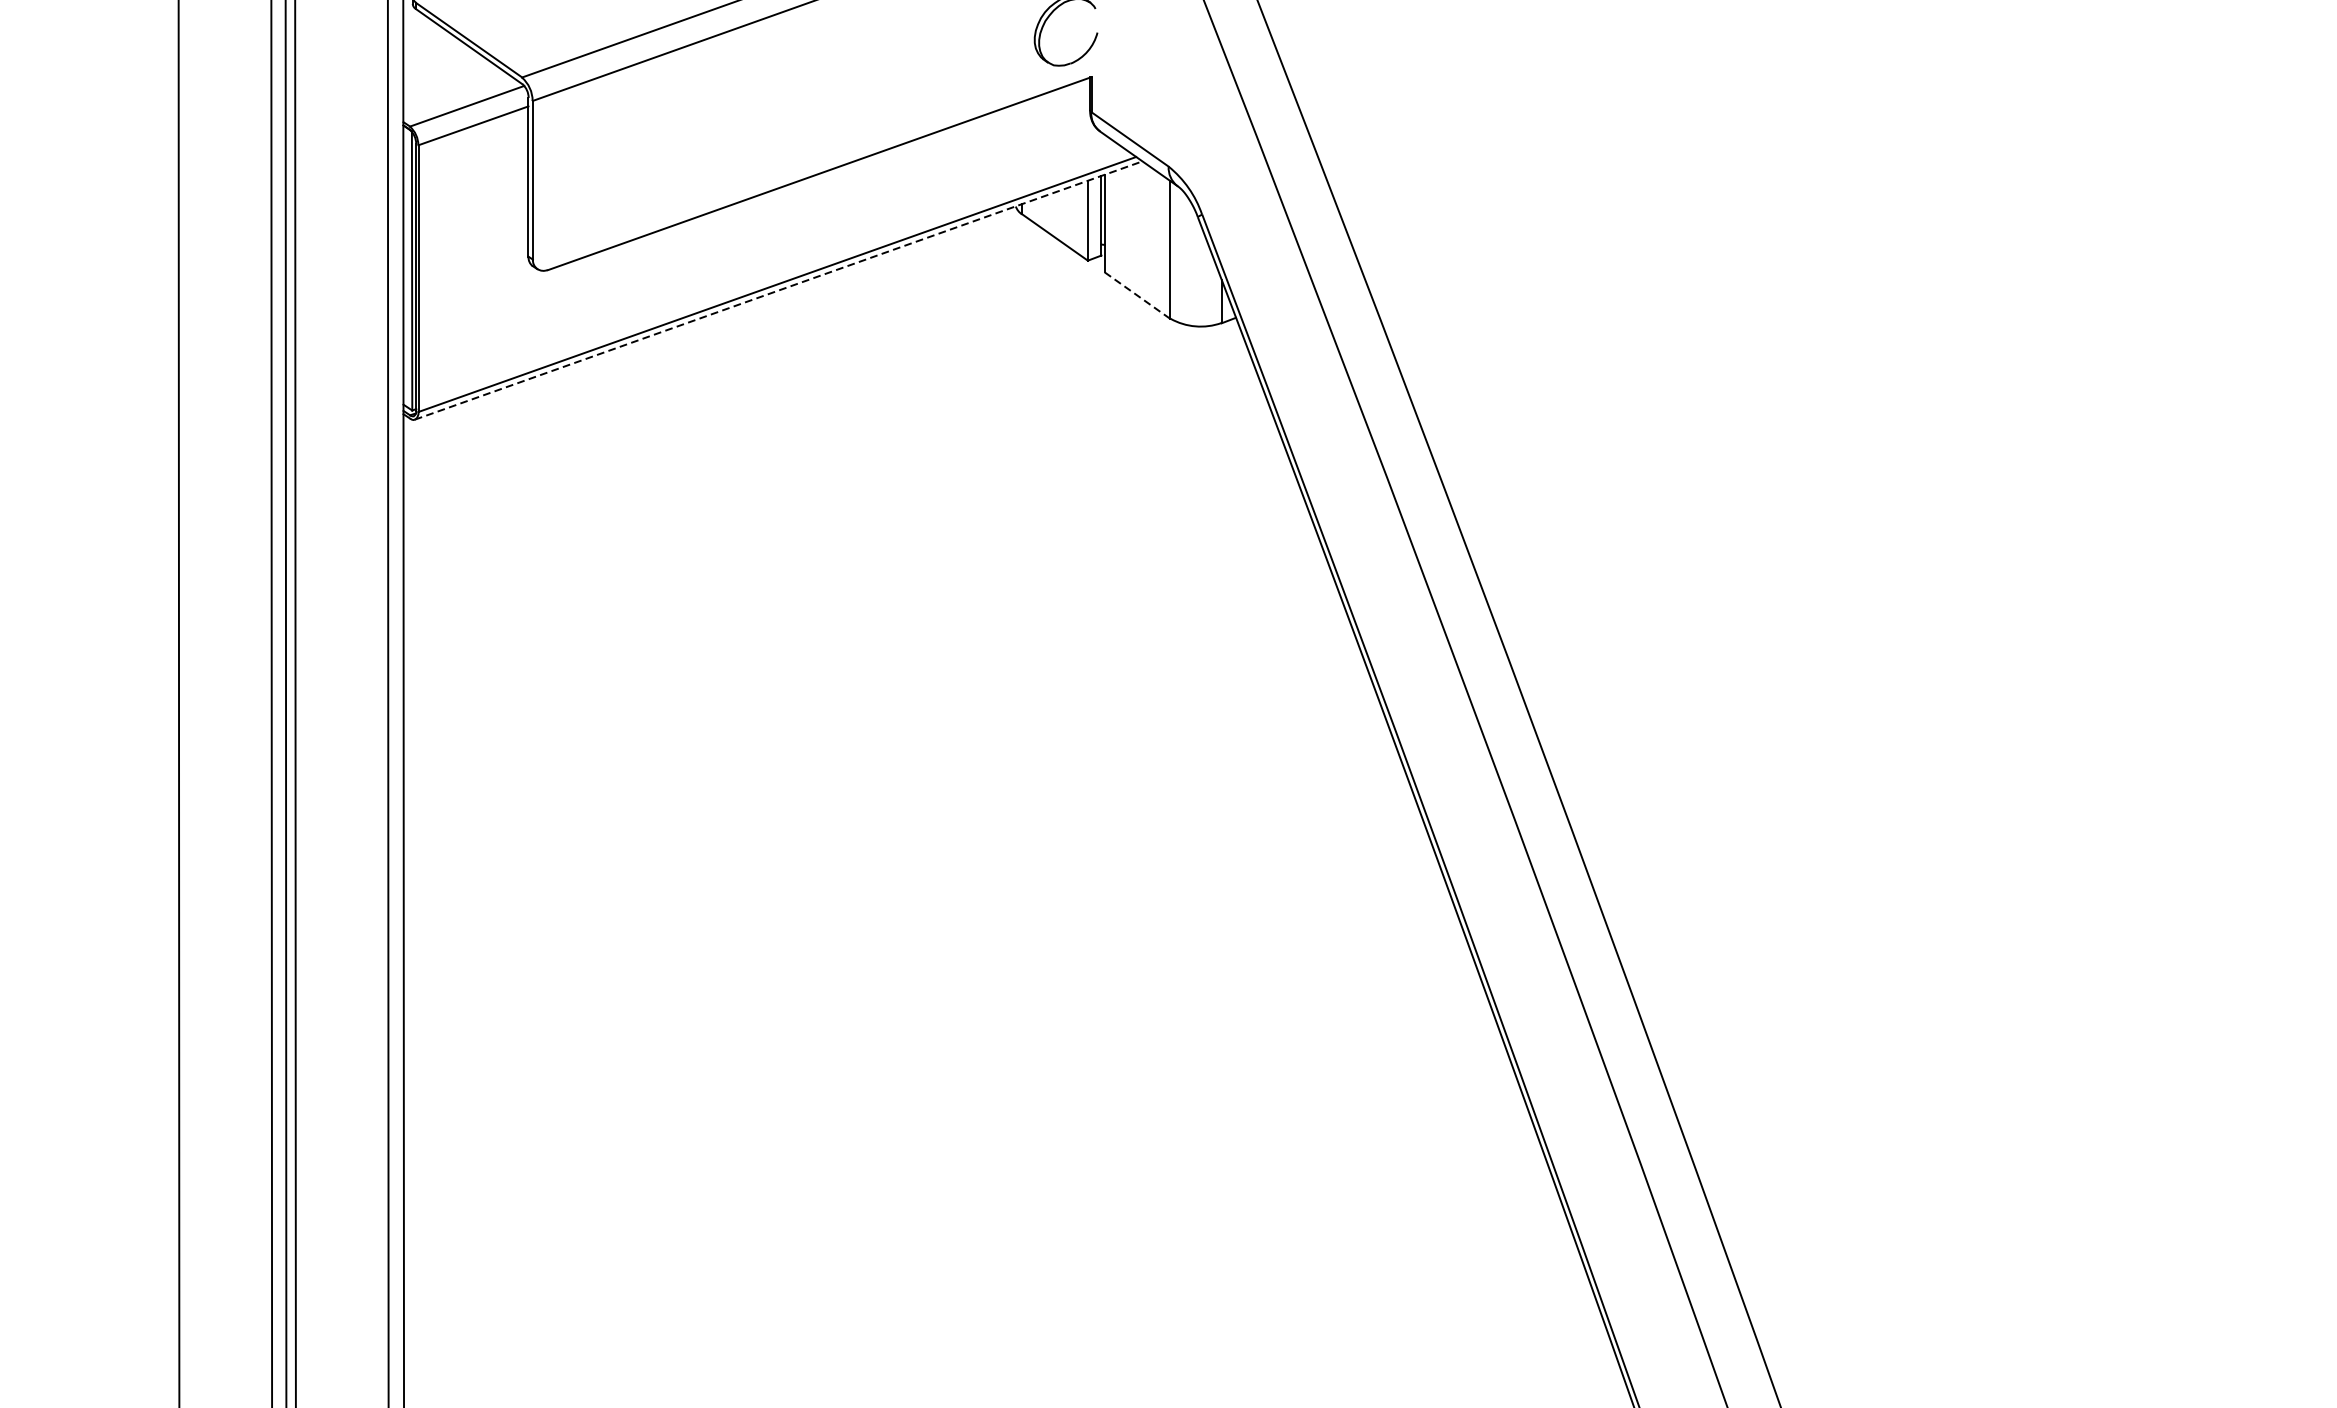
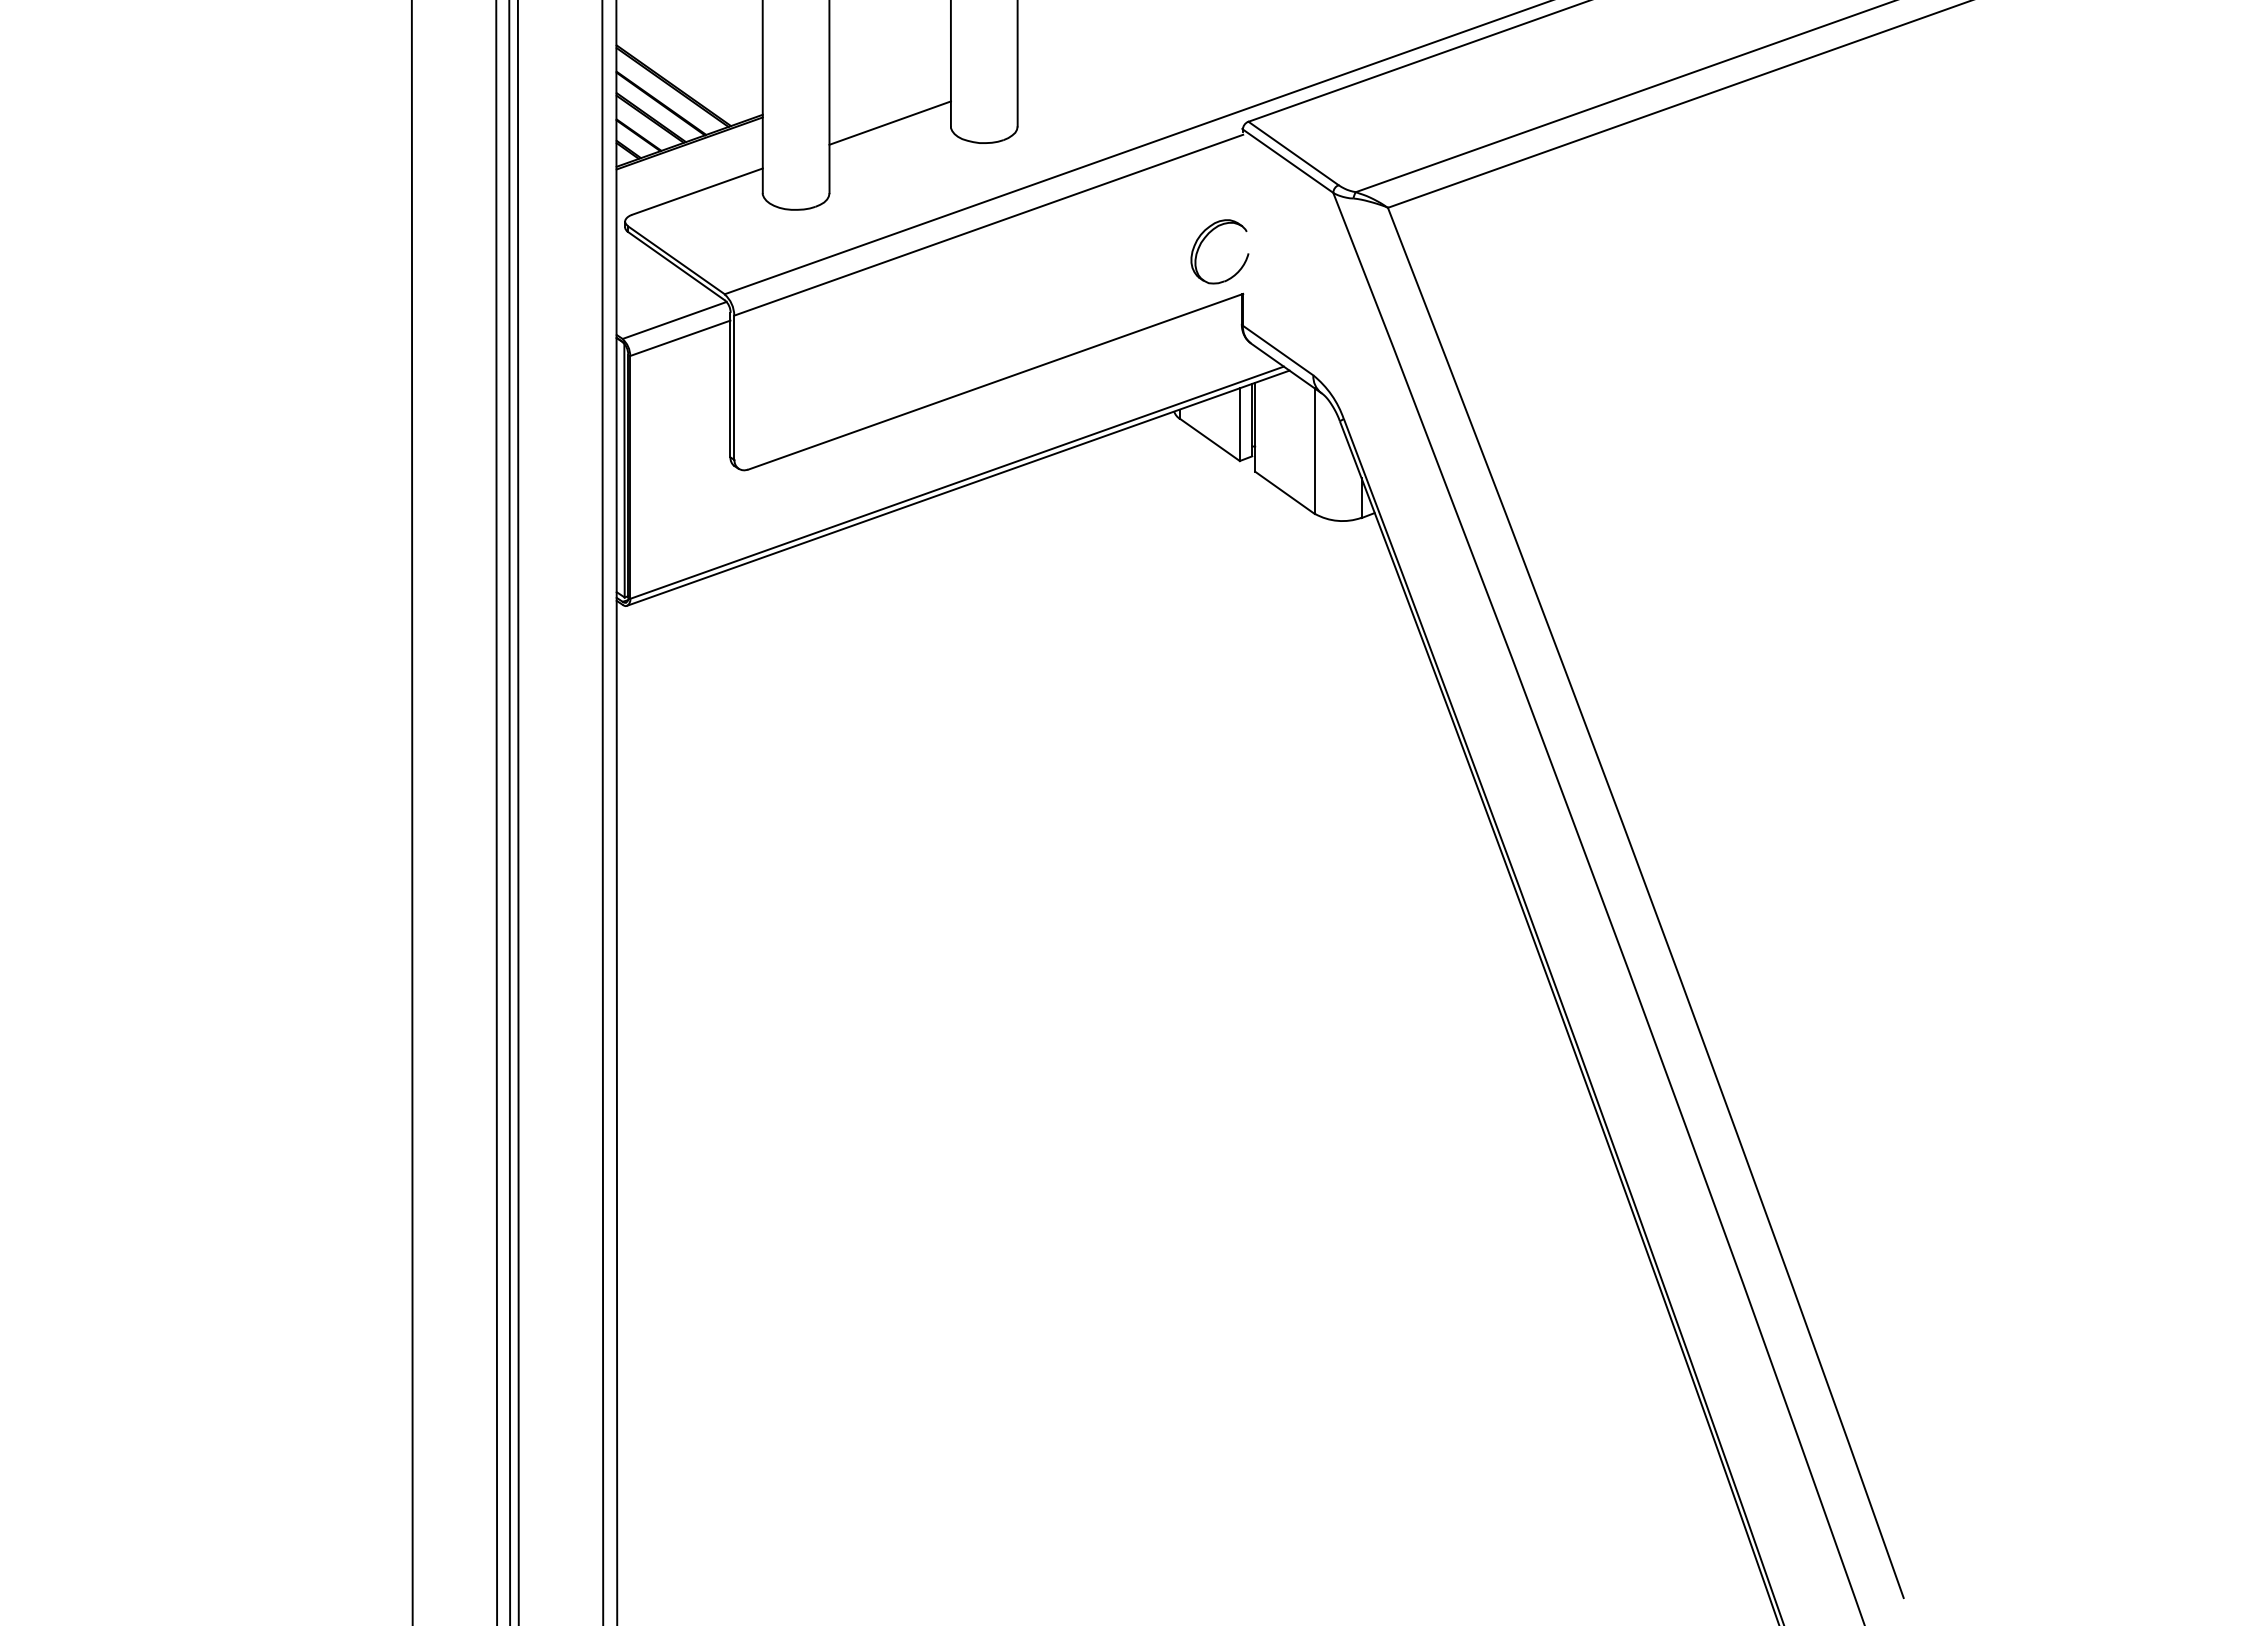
line: (778, 290) -> (958, 488), dashed -> solid
line: (1138, 295) -> (1285, 492), dashed -> solid

